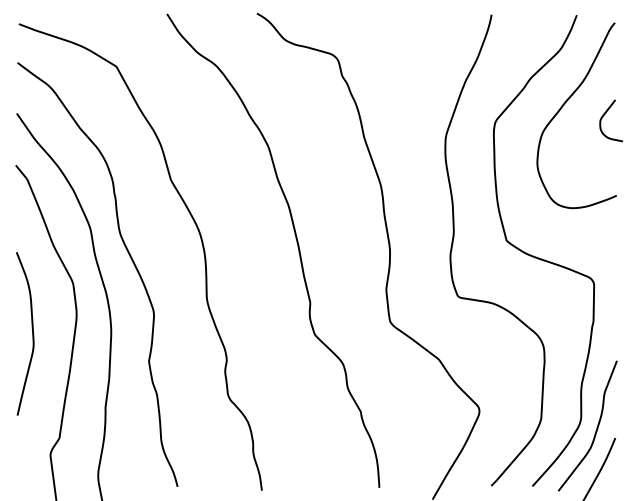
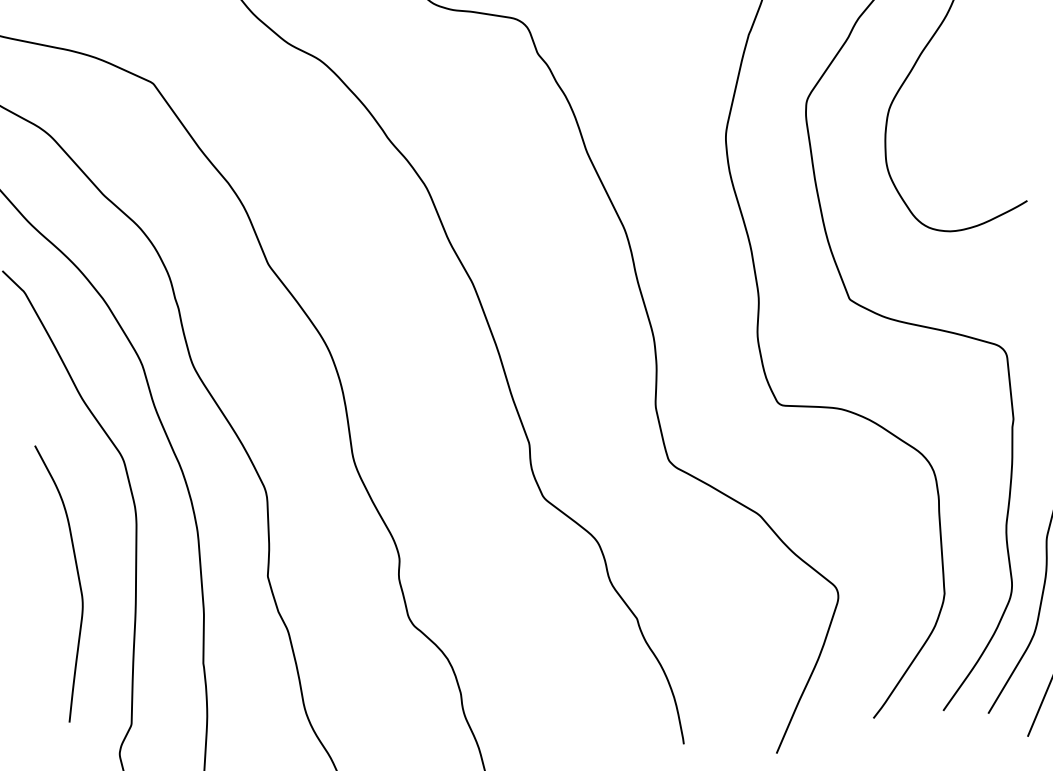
curve: (603, 117) -> (989, 71), removed
curve: (32, 333) -> (78, 580), moved

